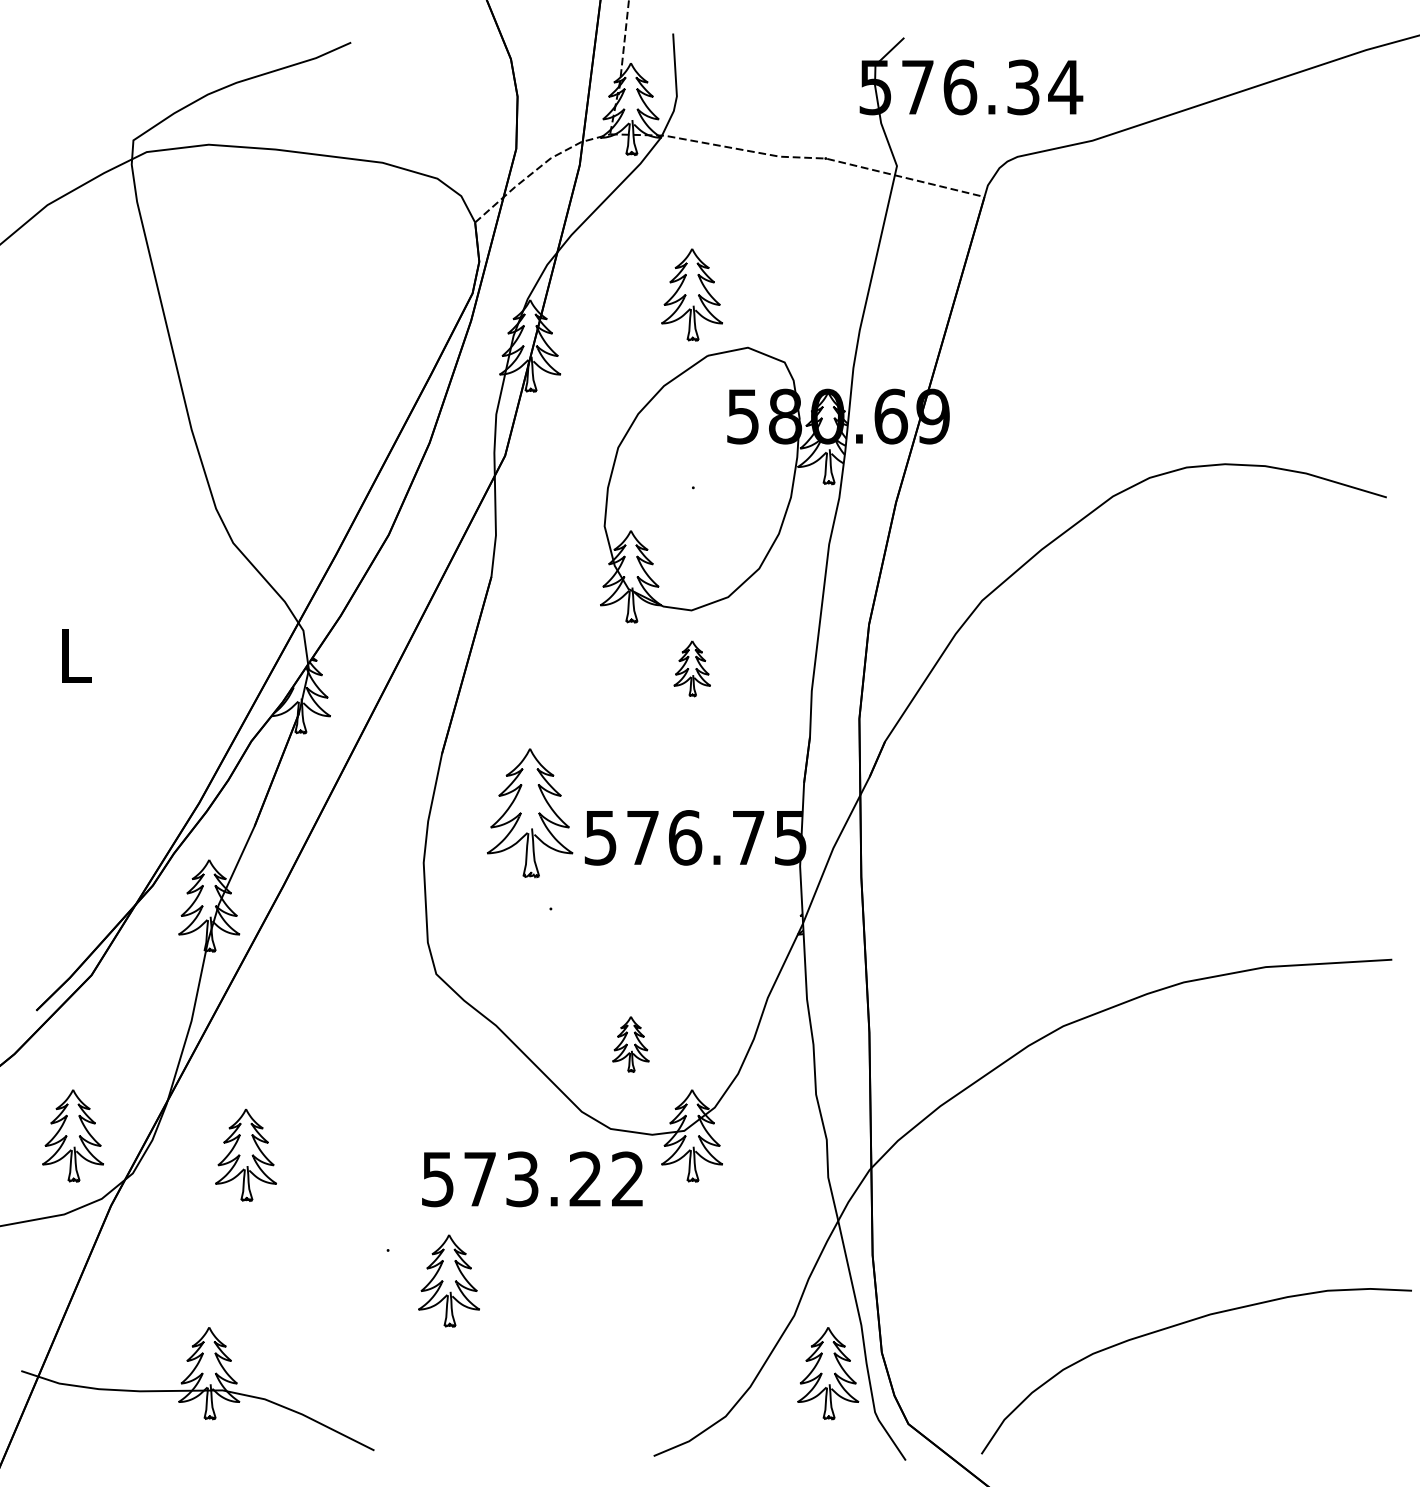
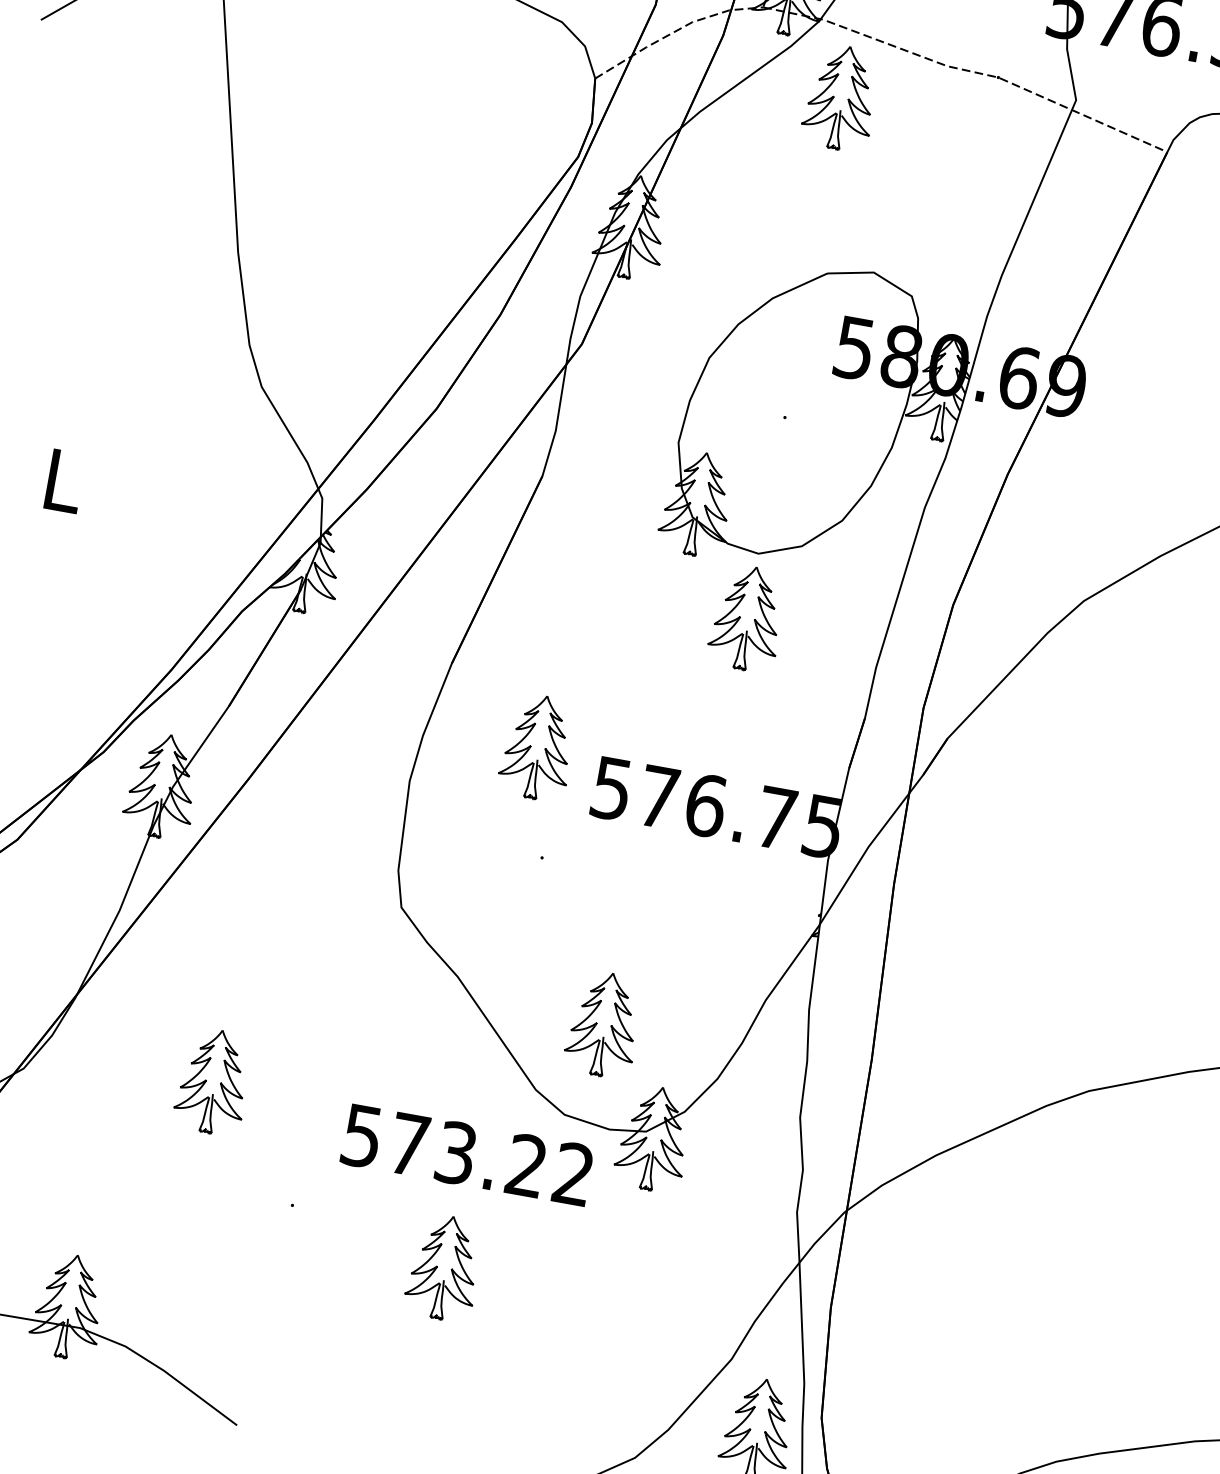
part: (691, 294) -> (840, 97), moved
part: (692, 668) -> (747, 618), size x1.67
part: (530, 813) -> (538, 747), size x0.71
part: (630, 1044) -> (603, 1024), size x1.67
part: (245, 1155) -> (212, 1081), moved
part: (448, 1280) -> (443, 1267), moved

